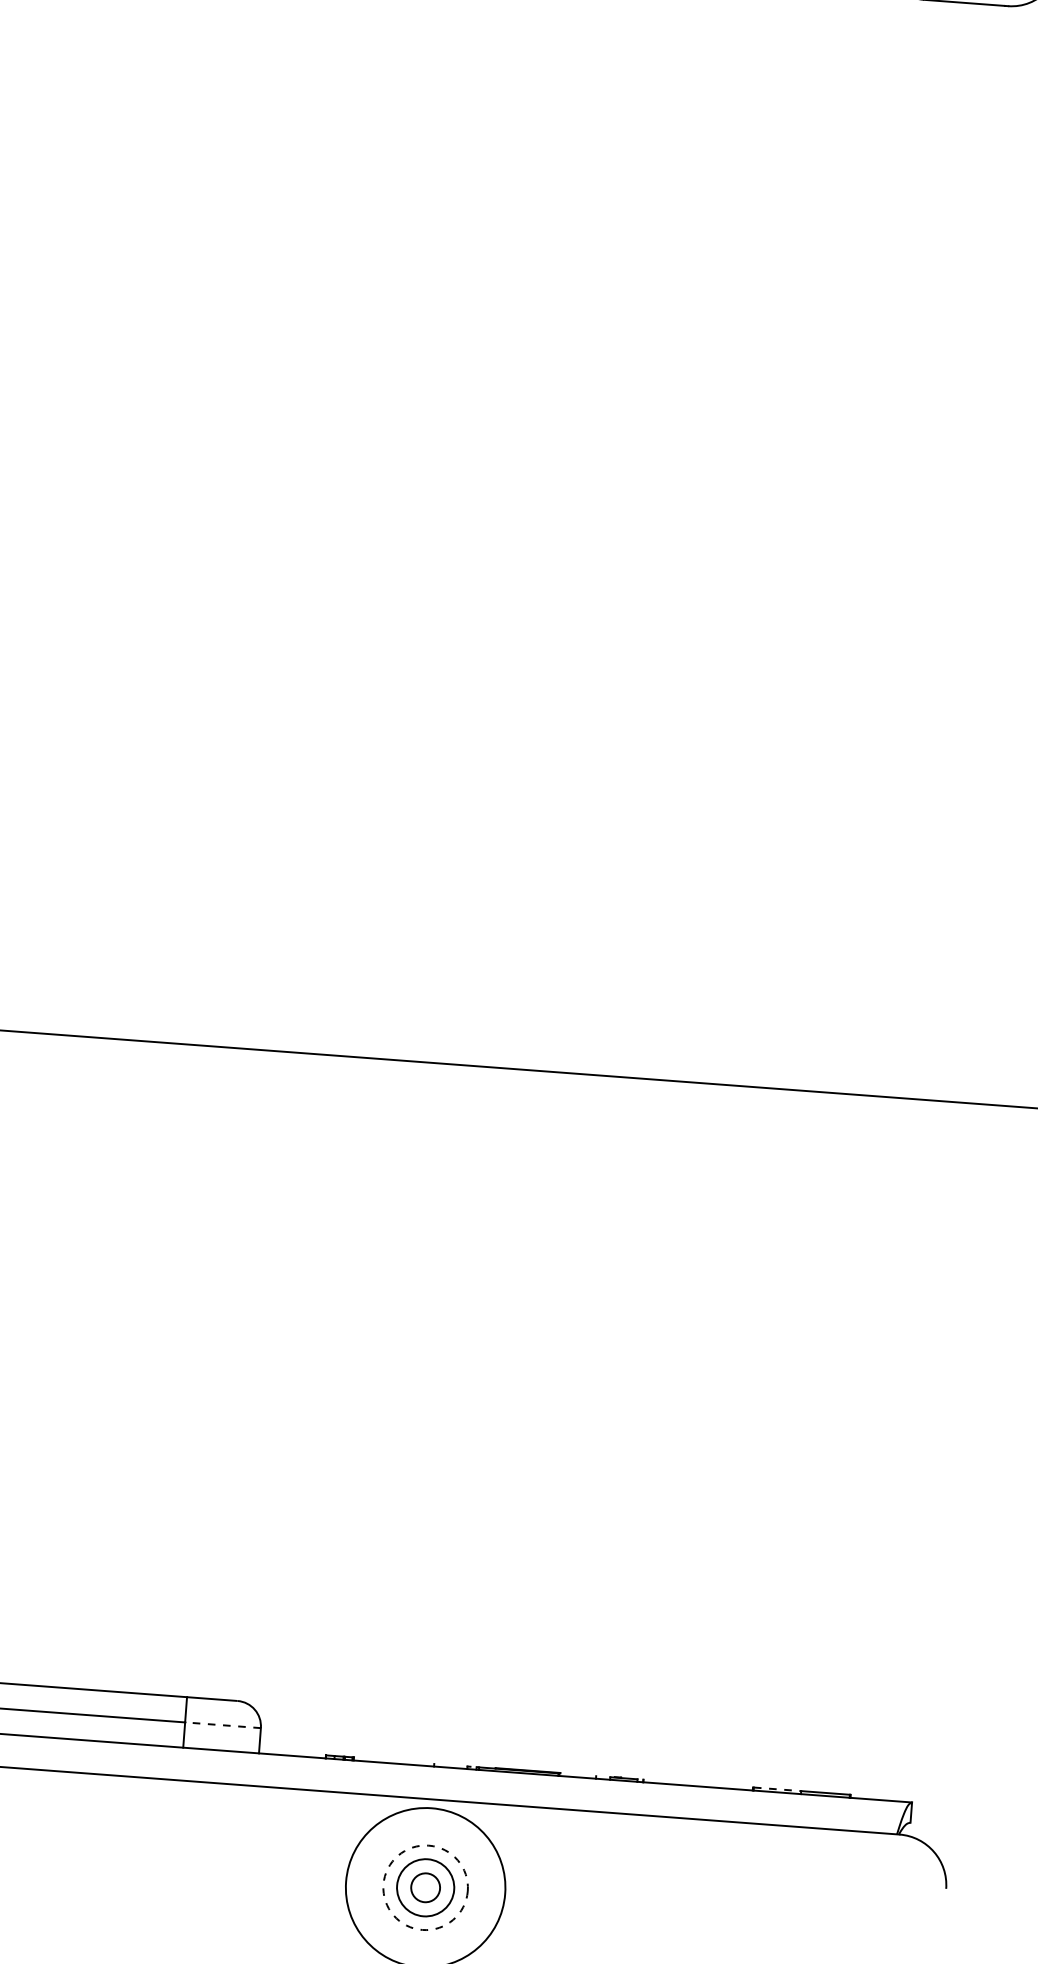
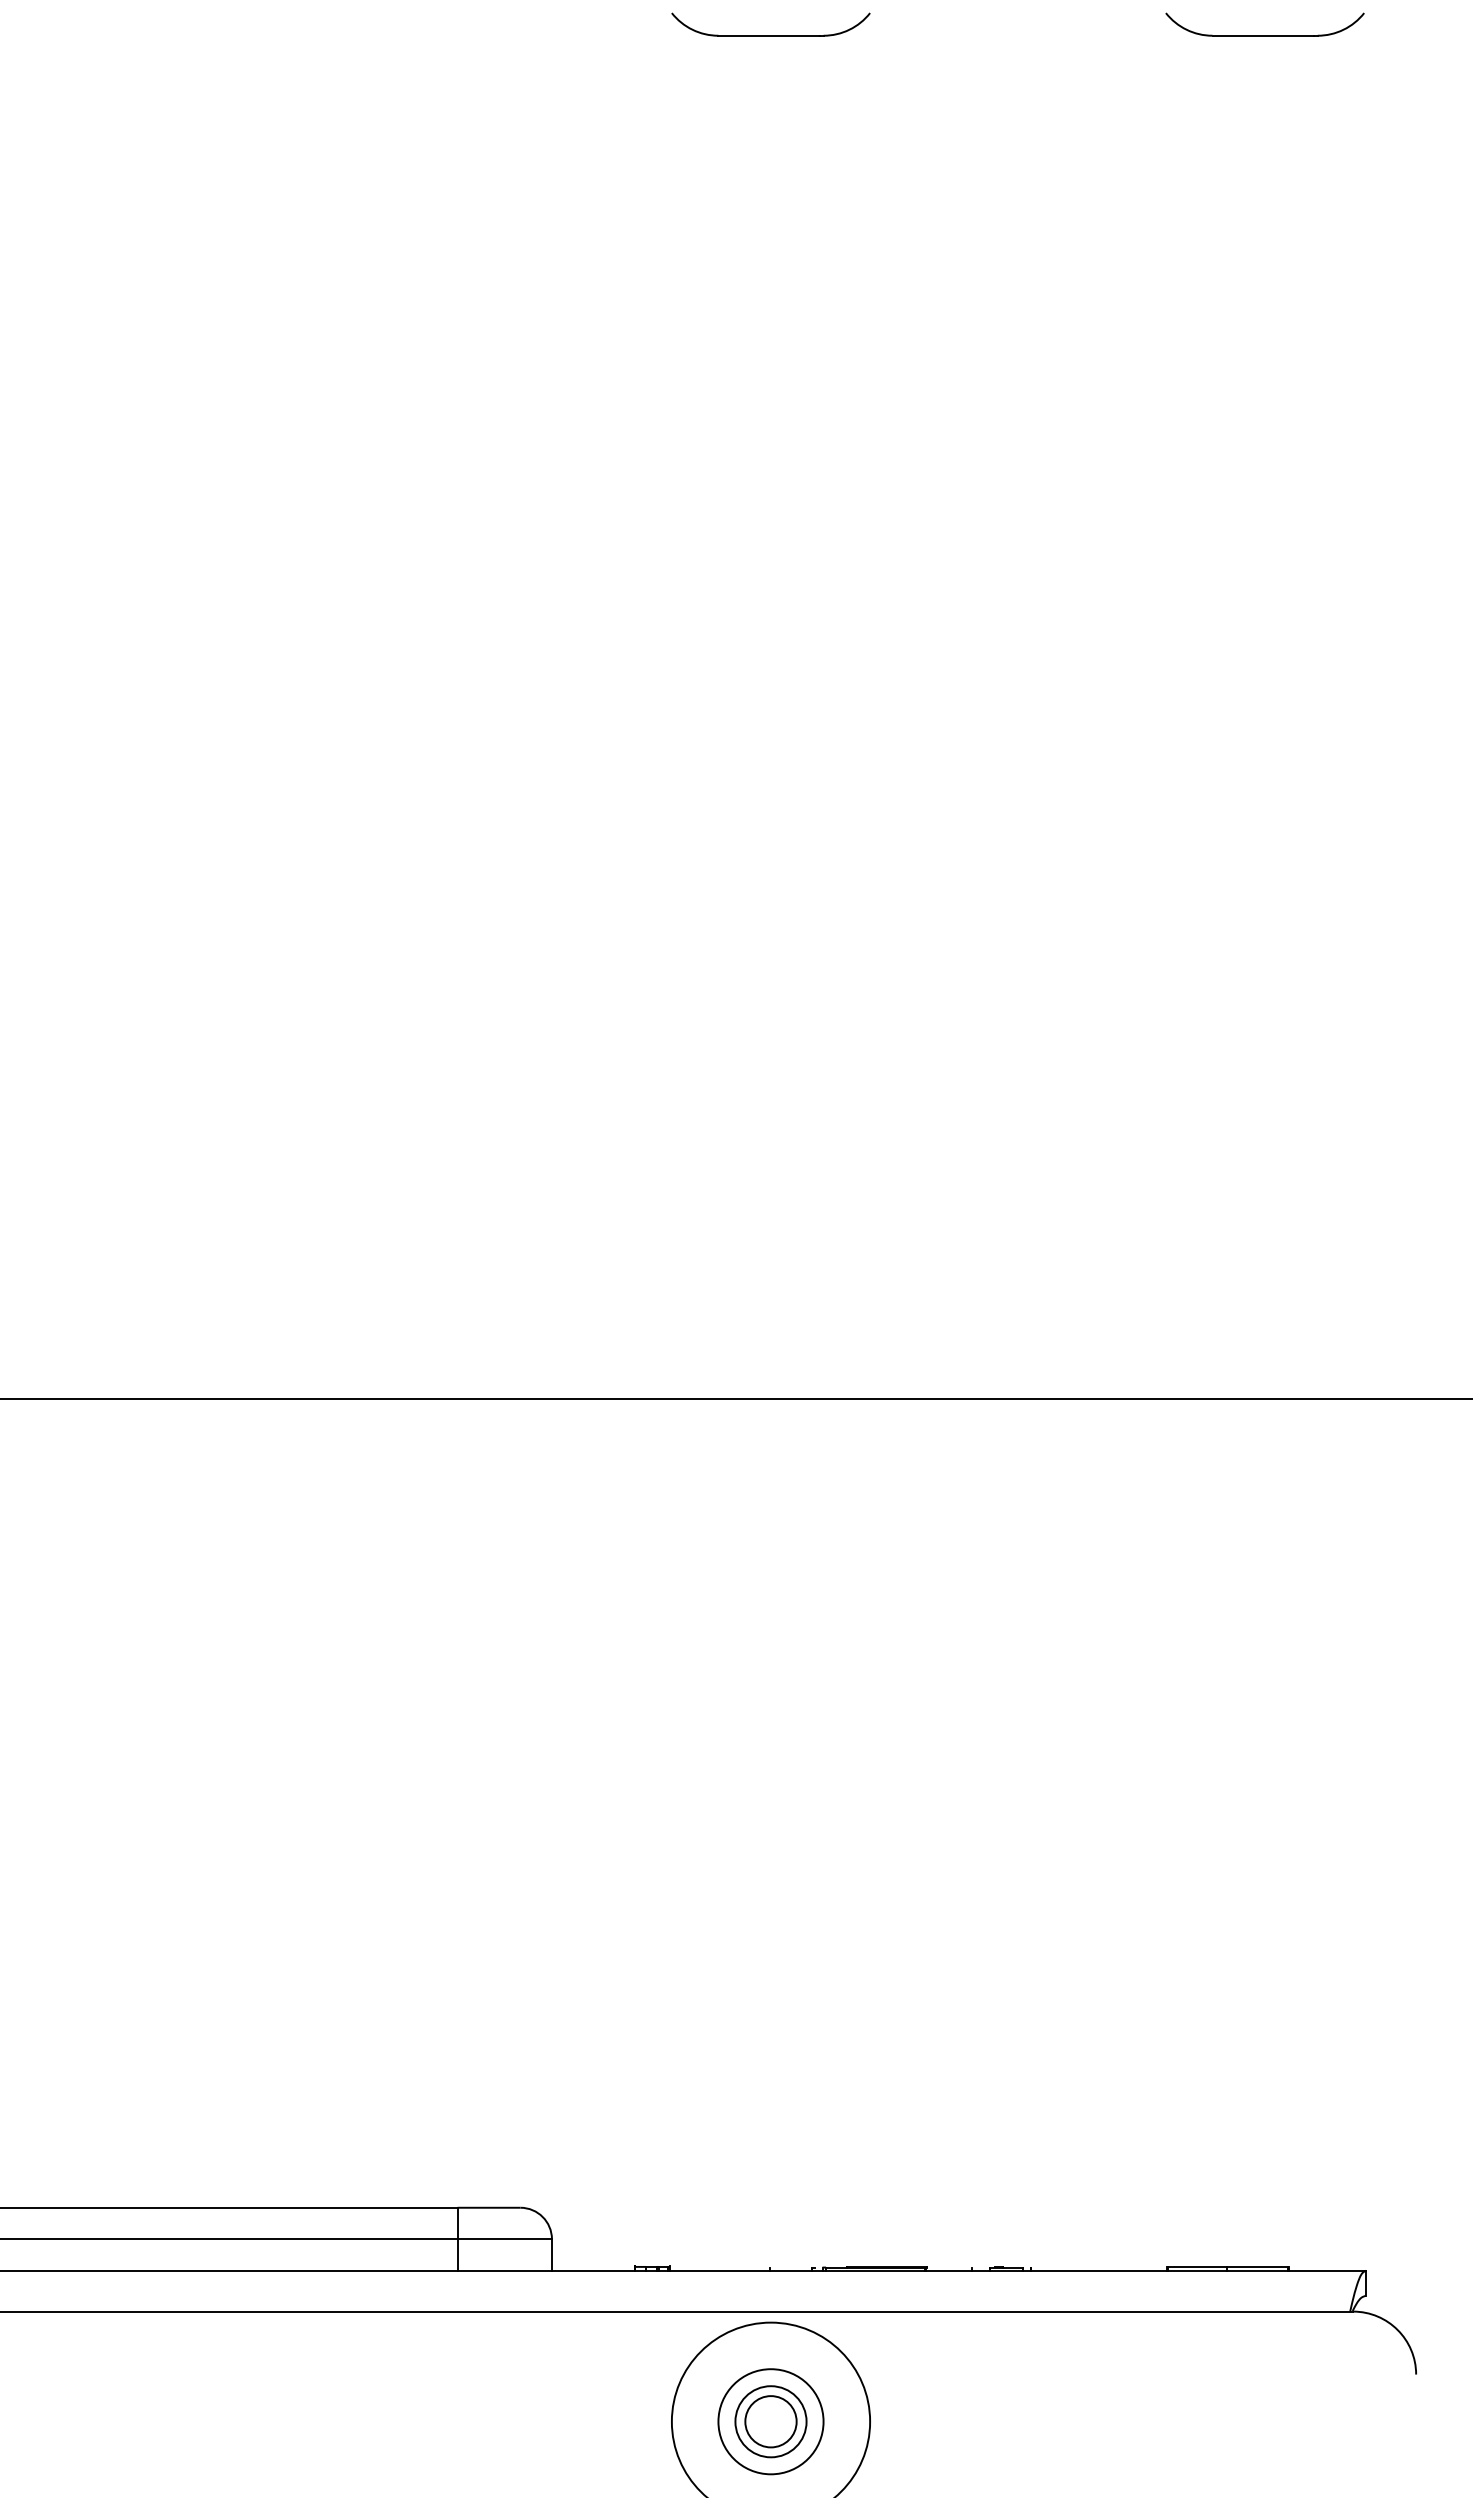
line: (222, 1725) -> (504, 2239), dashed -> solid
line: (778, 1789) -> (1198, 2266), dashed -> solid
circle: (425, 1887) -> (770, 2421), dashed -> solid
circle: (425, 1887) -> (770, 2421), size x1.43

